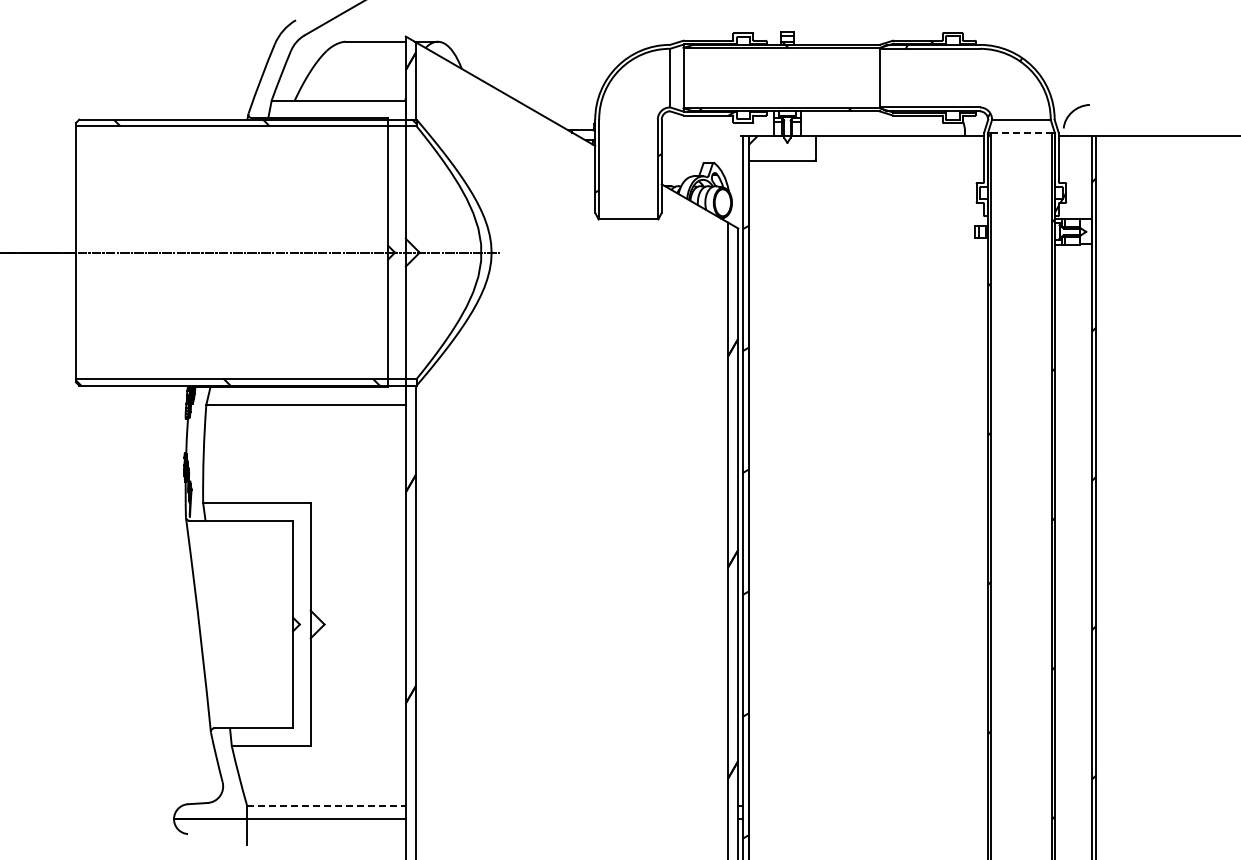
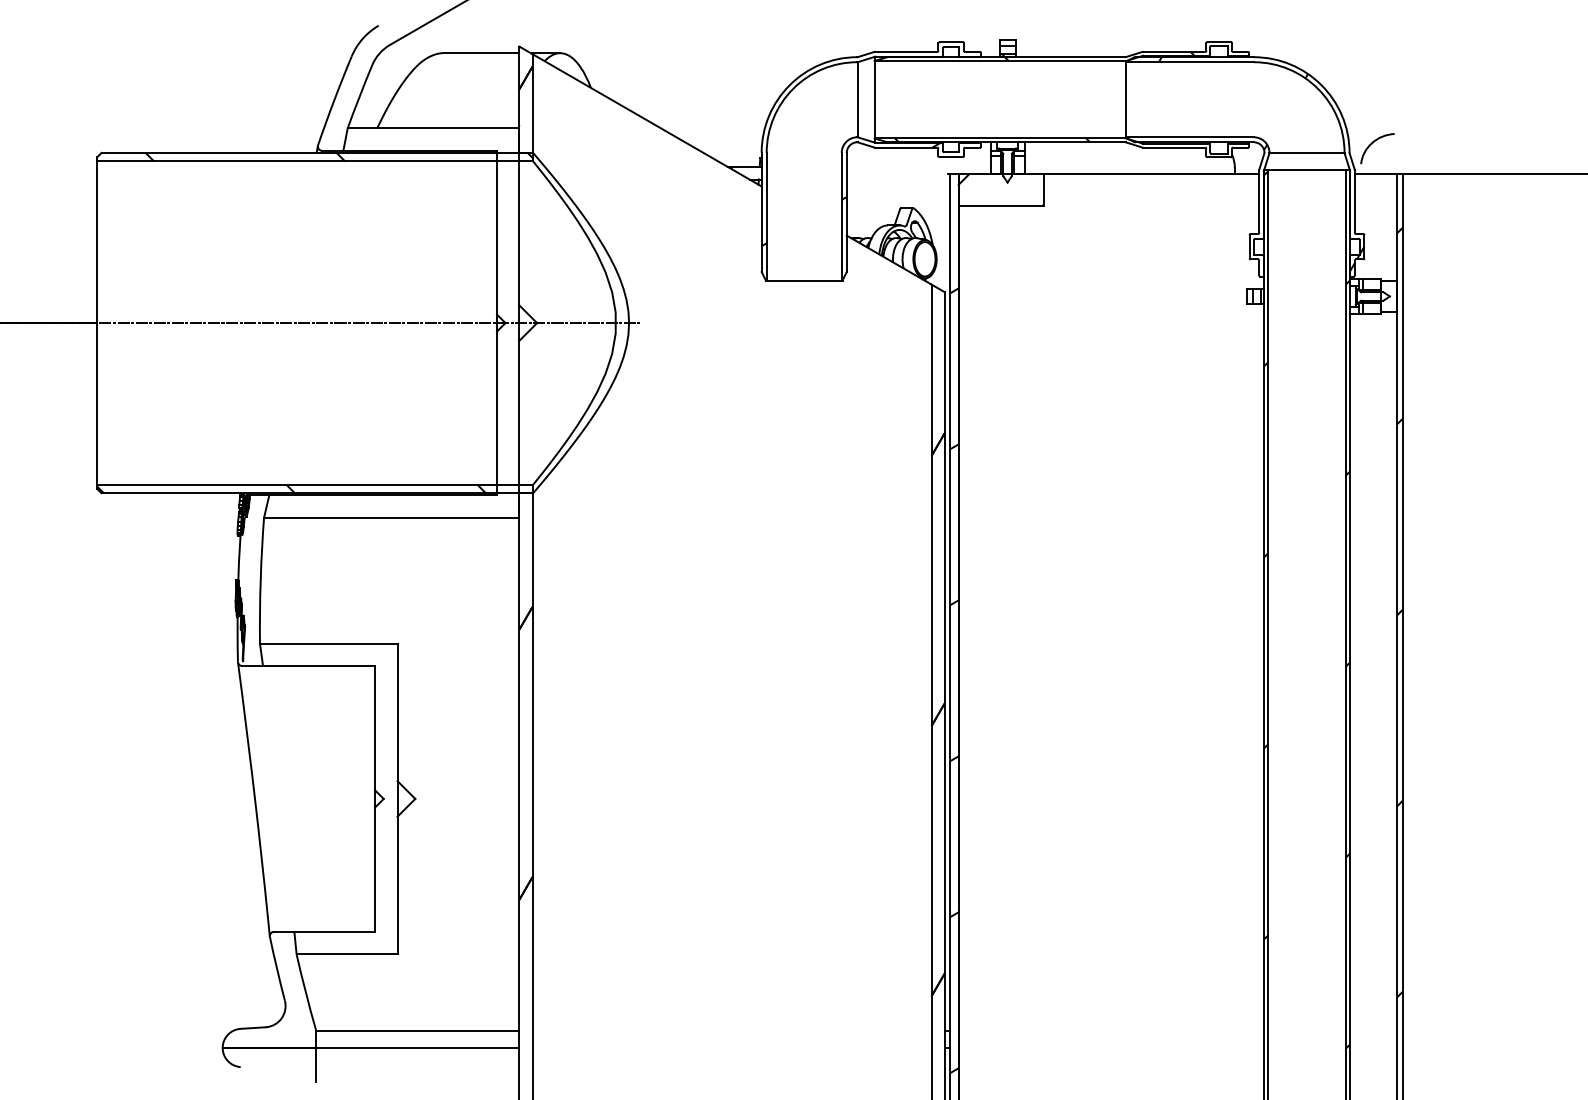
line: (1021, 133) -> (1307, 170), dashed -> solid
line: (326, 805) -> (417, 1030), dashed -> solid

